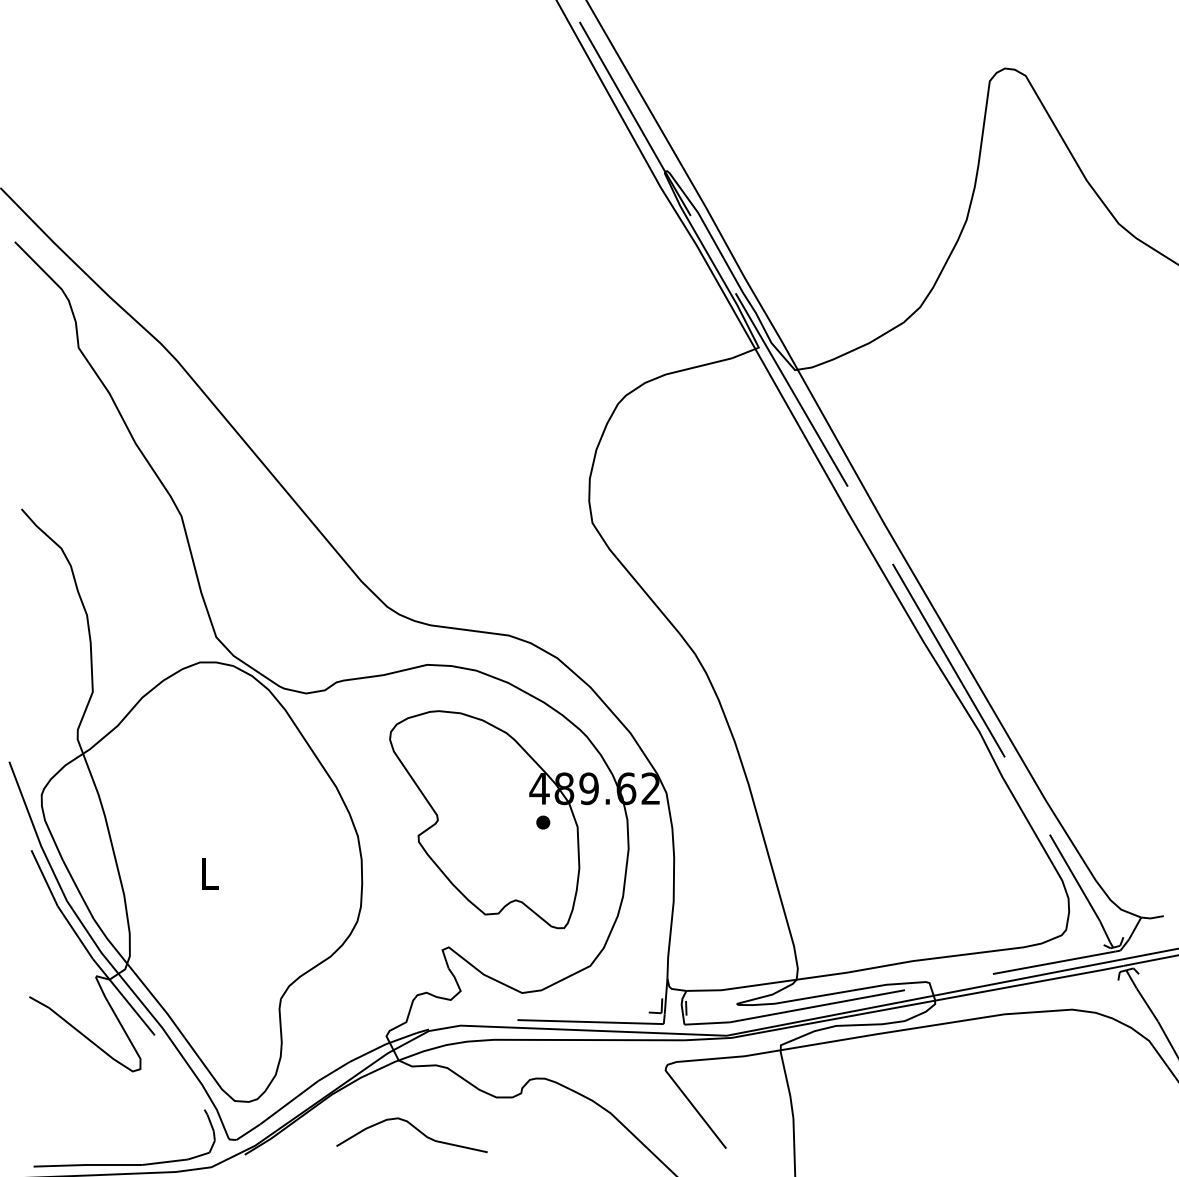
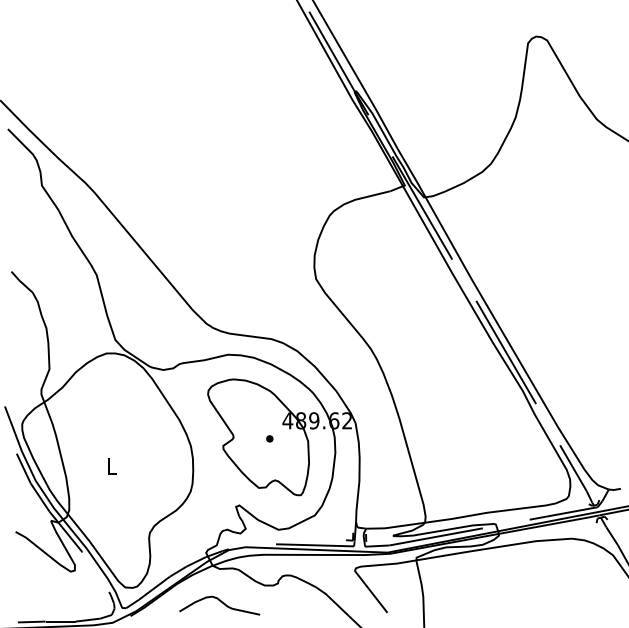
part: (542, 821) -> (269, 438), moved

